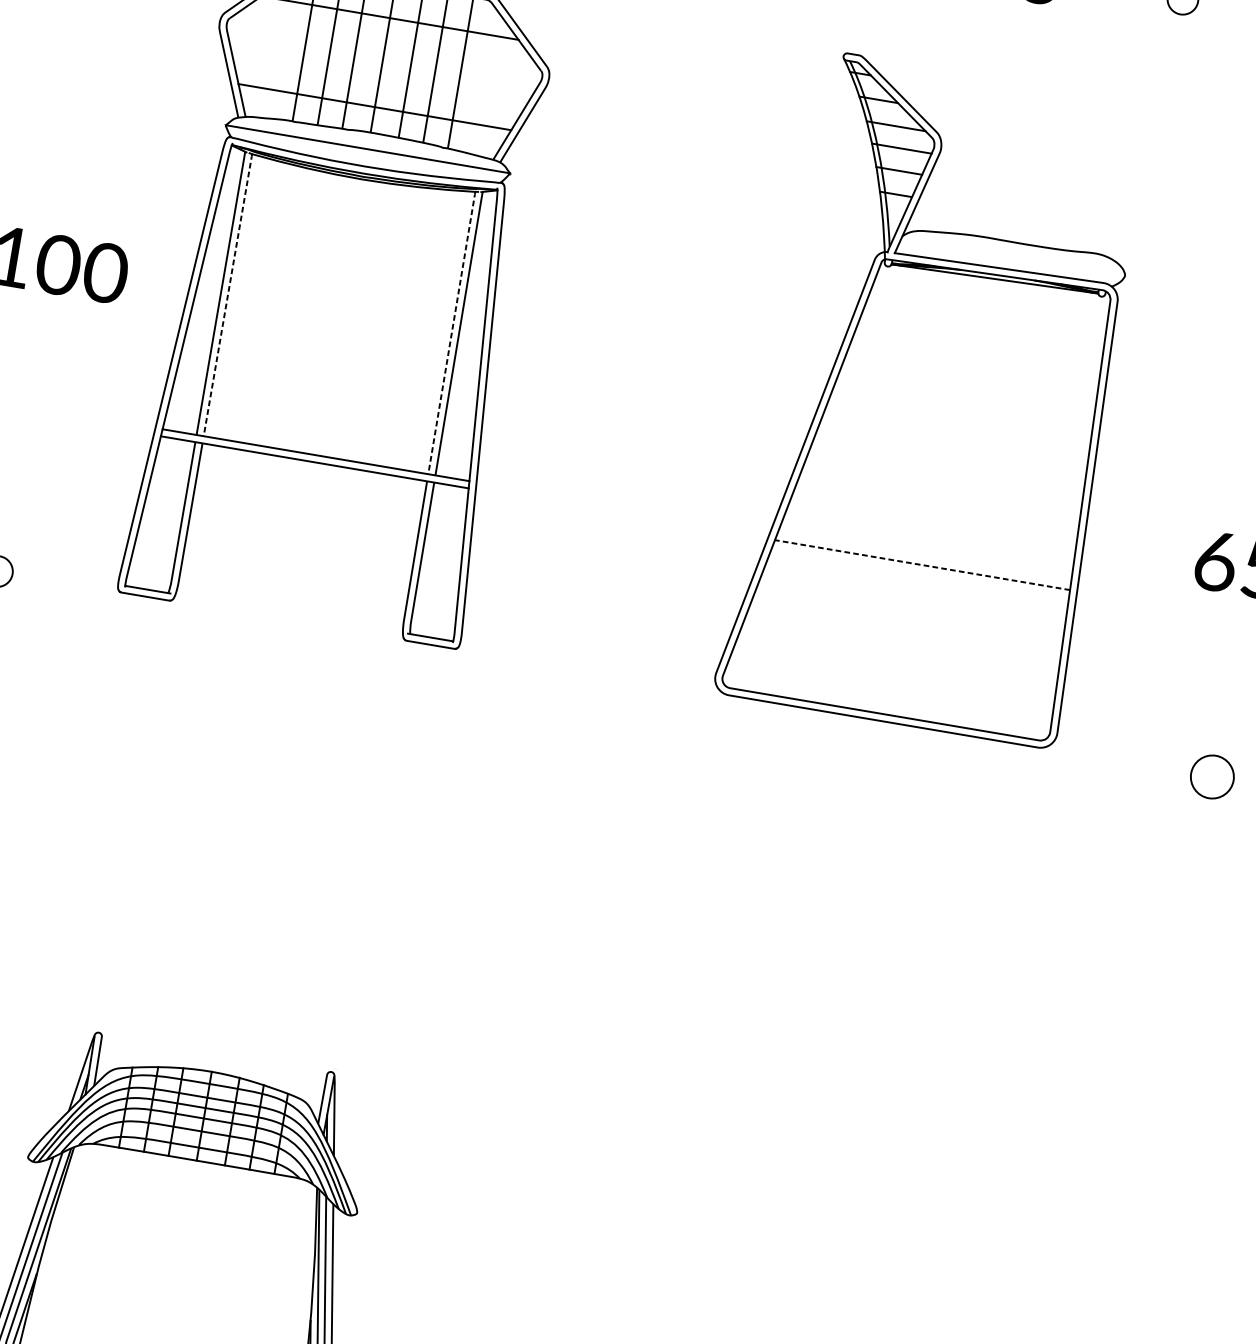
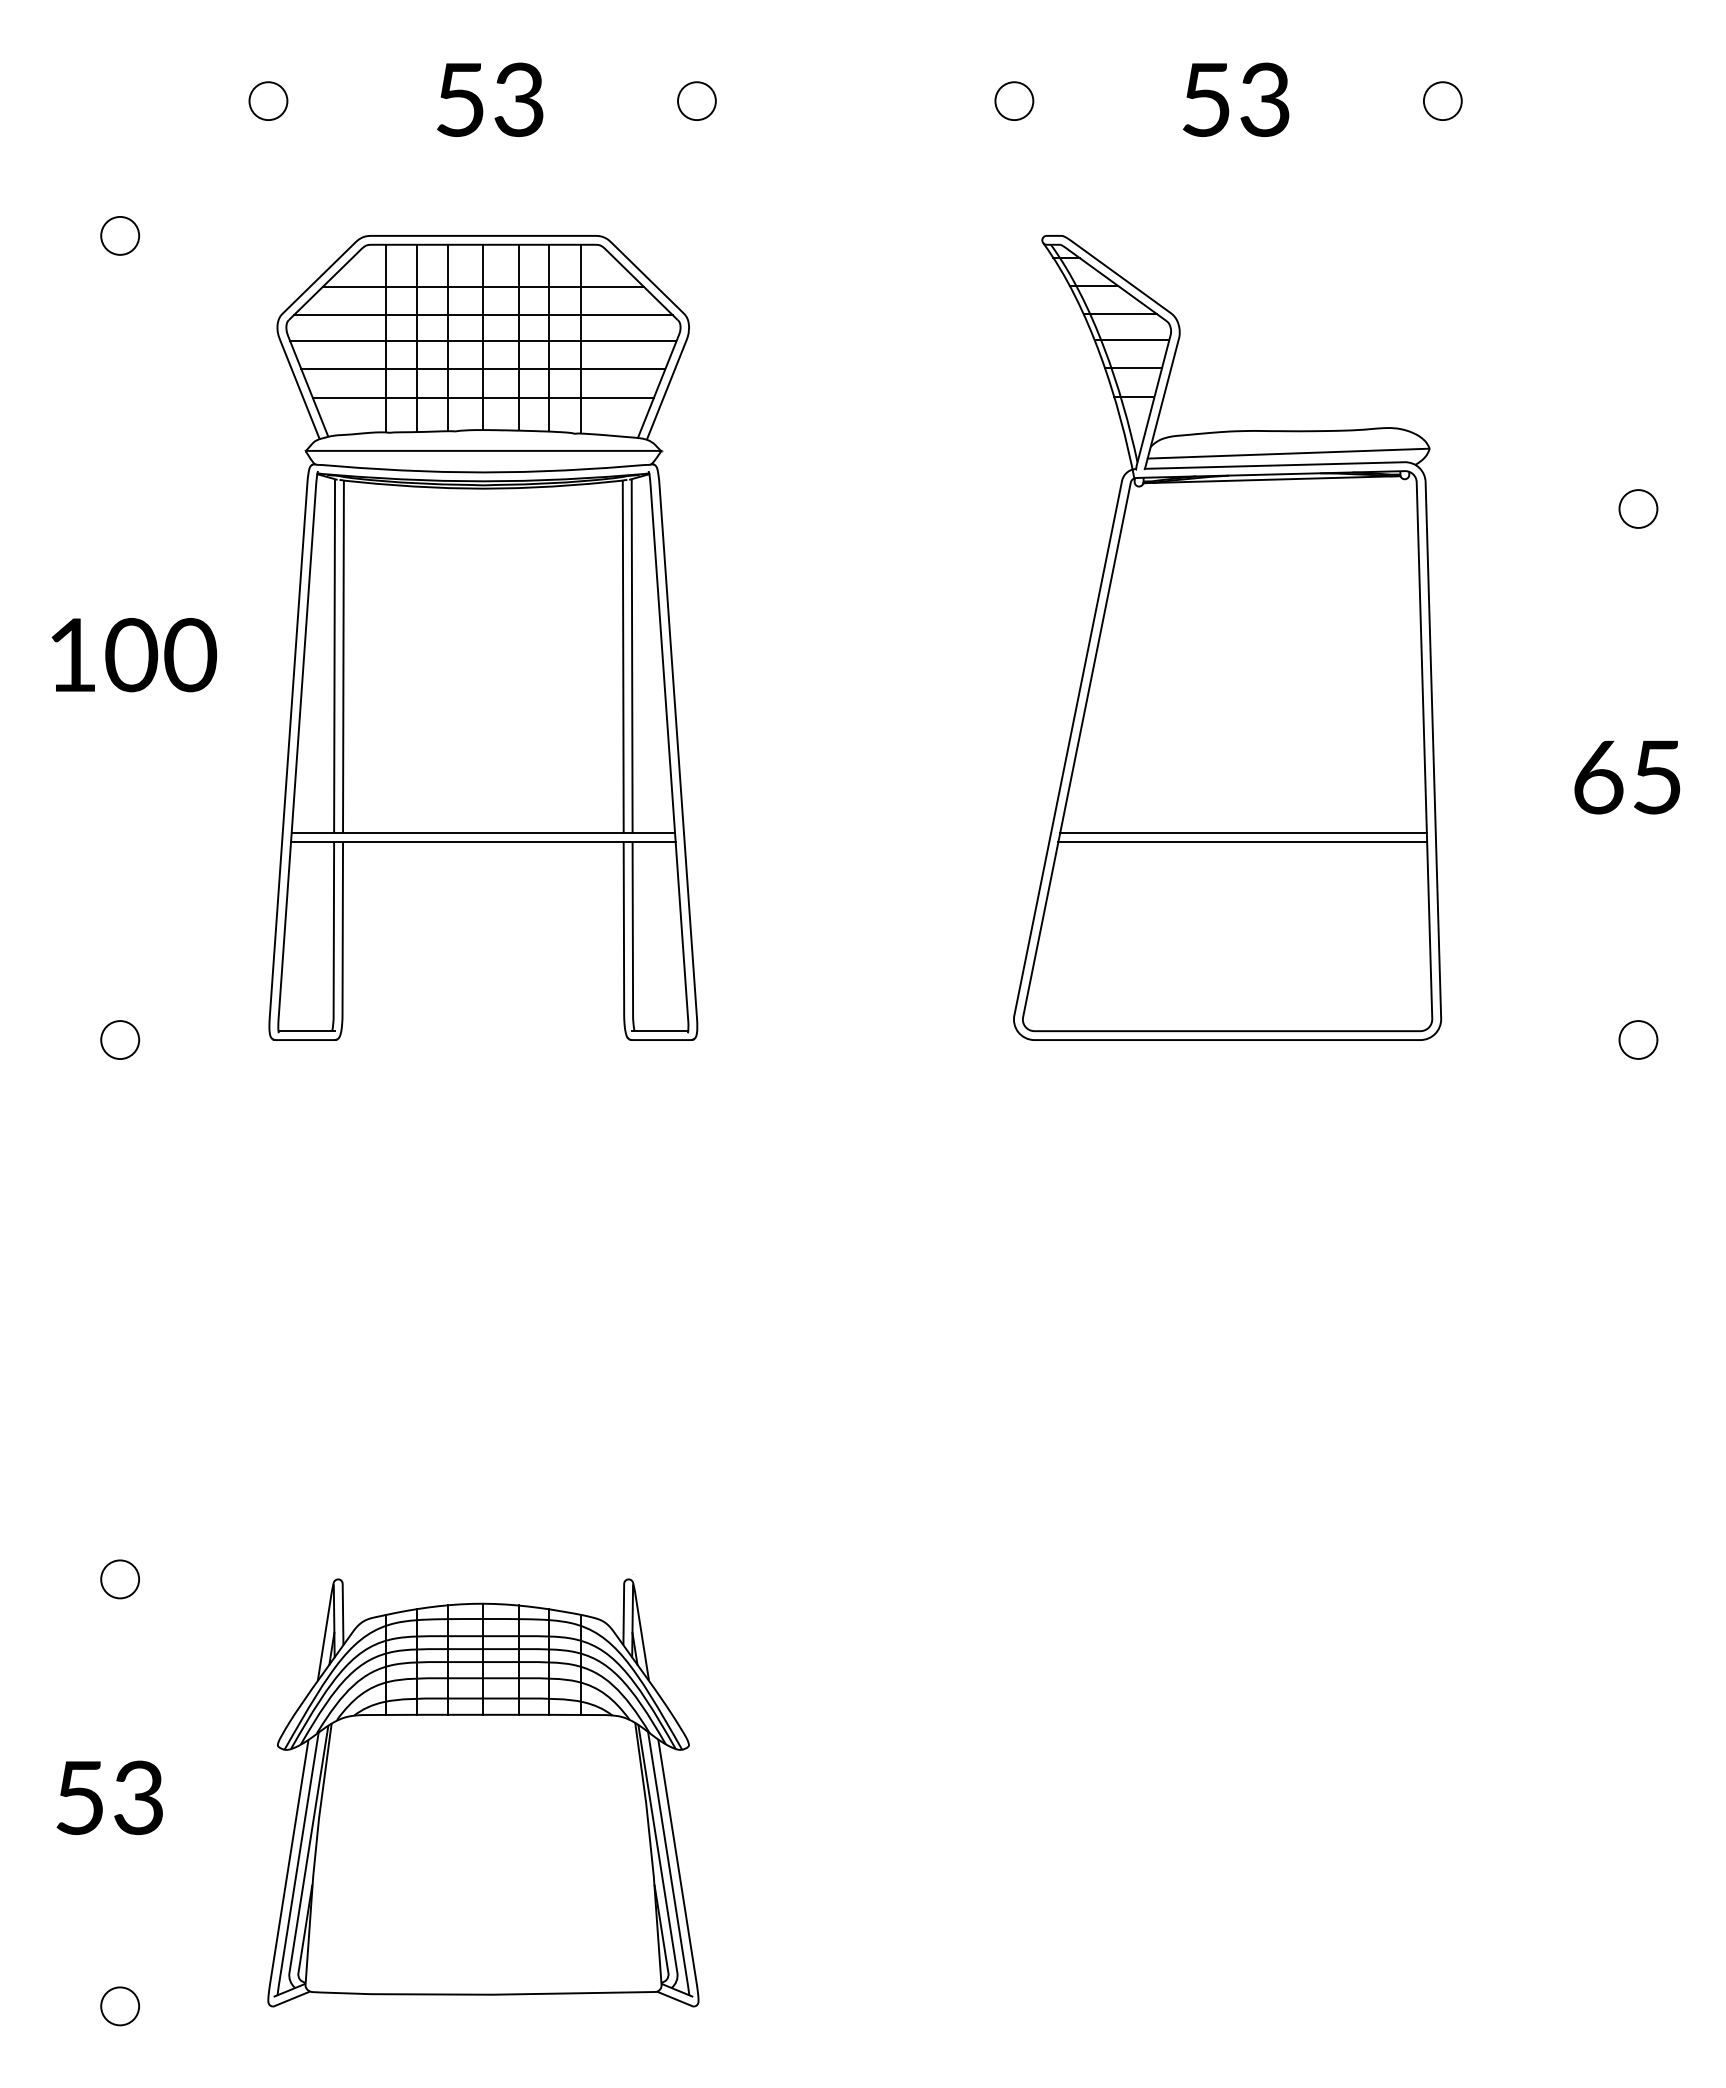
line: (386, 40) -> (483, 315), added
line: (382, 61) -> (483, 341), added
line: (378, 84) -> (483, 369), added
line: (1011, 260) -> (1288, 453), added
line: (228, 294) -> (343, 656), dashed -> solid
line: (452, 332) -> (623, 656), dashed -> solid
line: (924, 558) -> (1243, 833), added
line: (922, 565) -> (1242, 842), dashed -> solid
circle: (1212, 776) -> (1638, 1039), size x0.71

